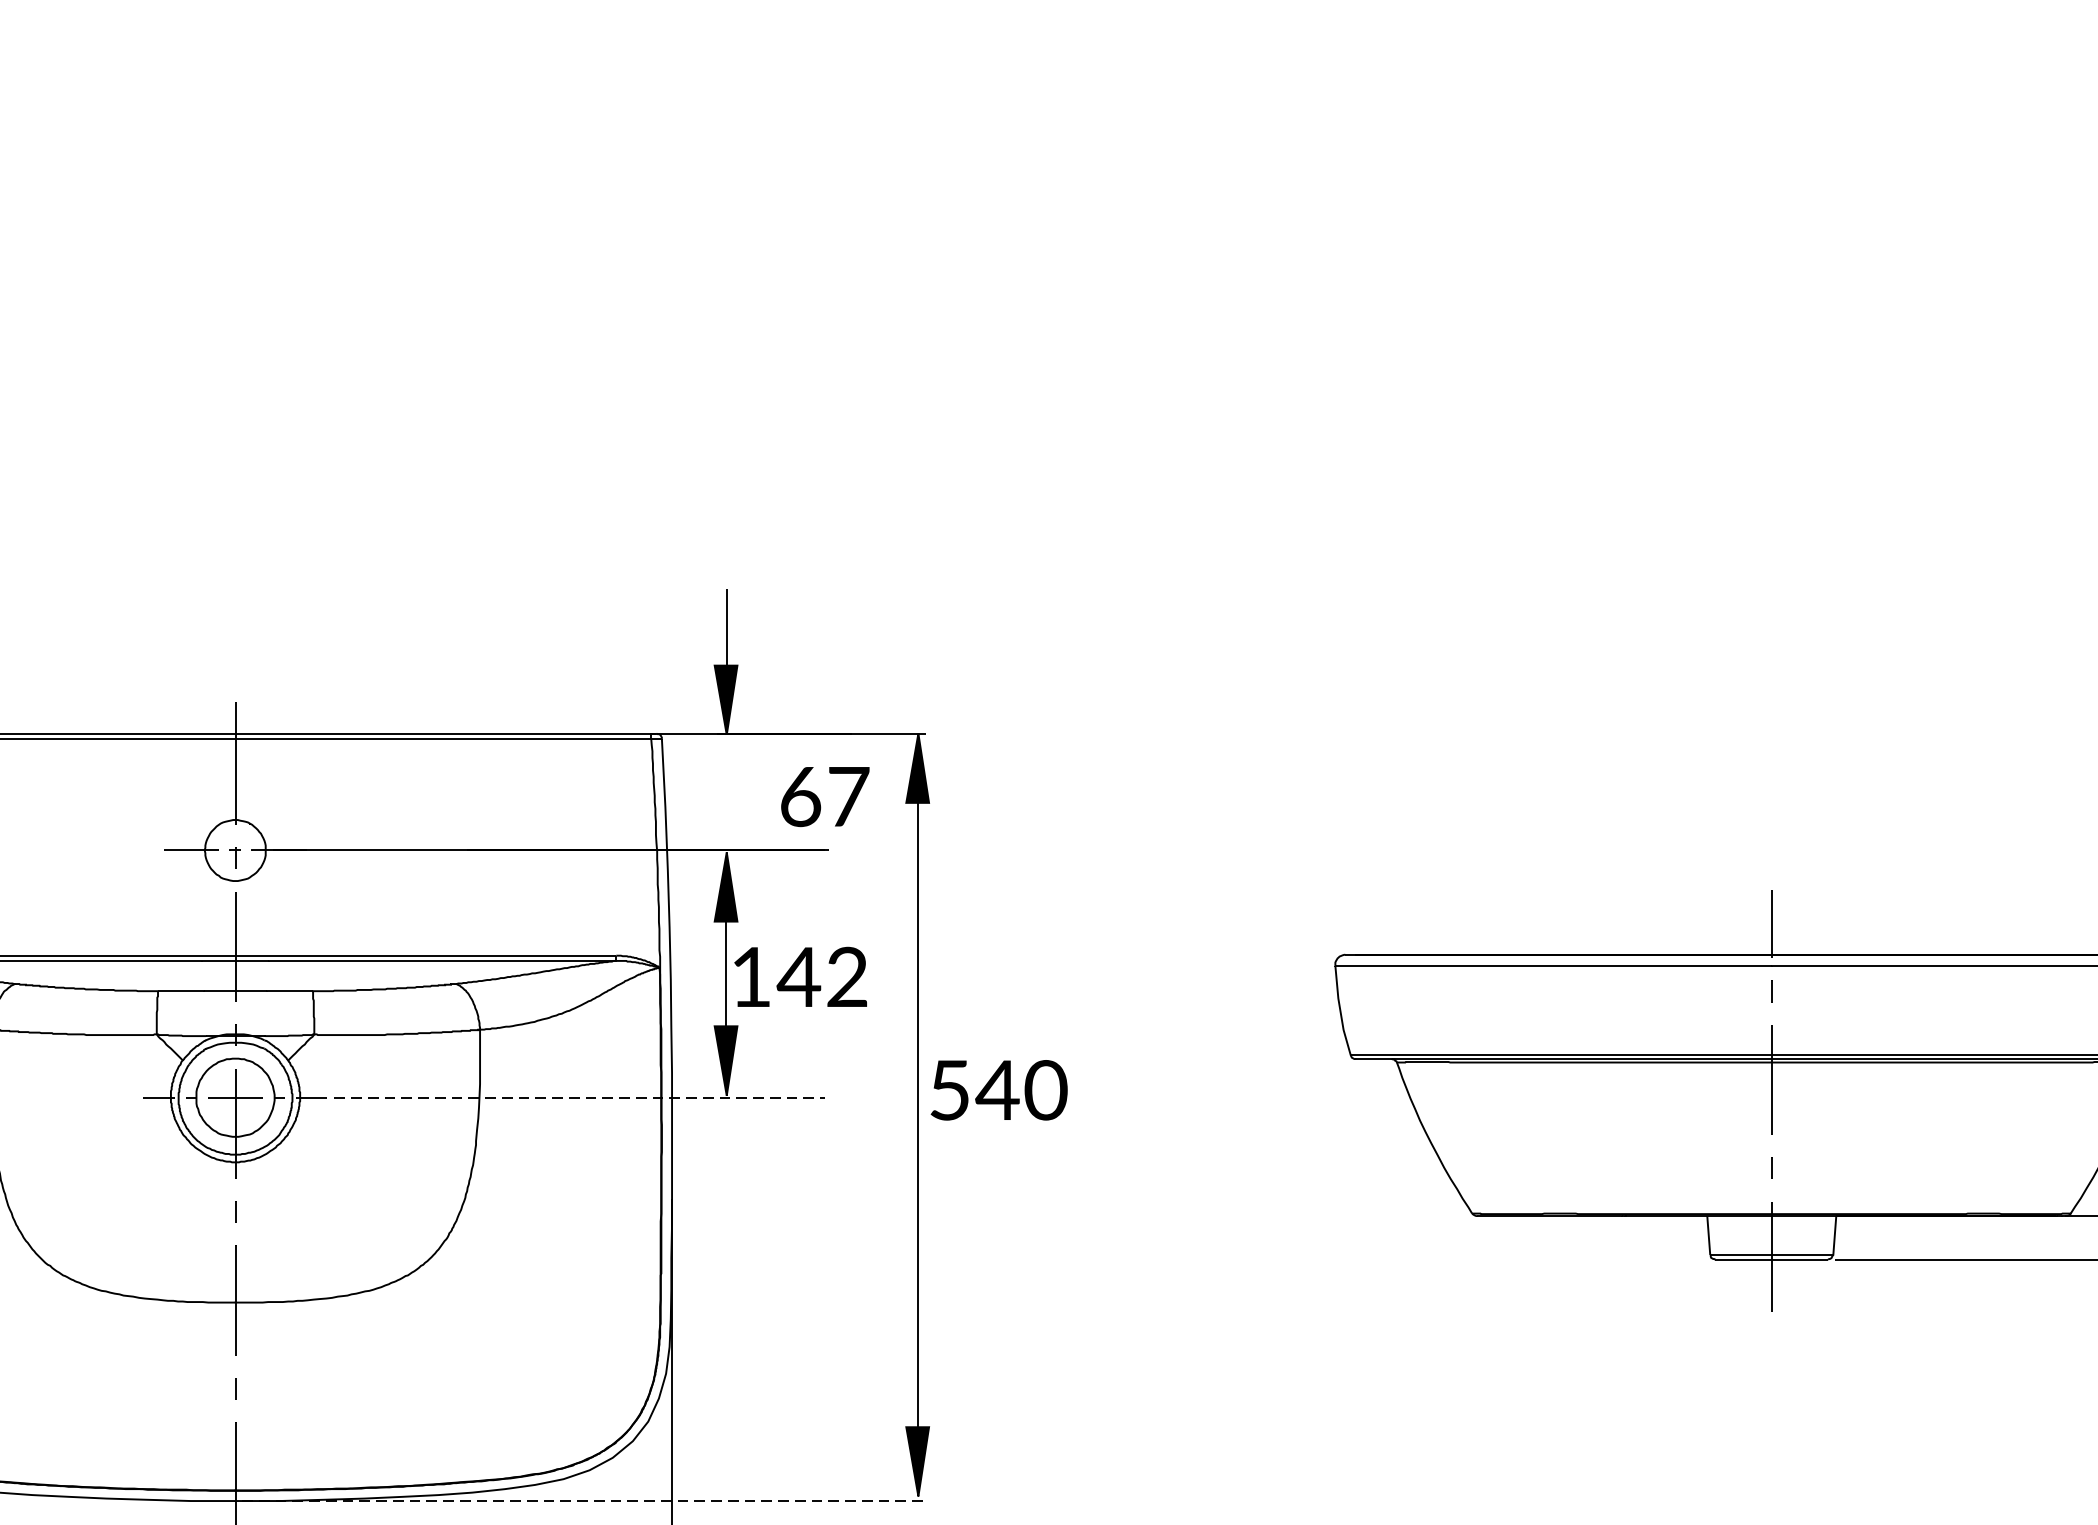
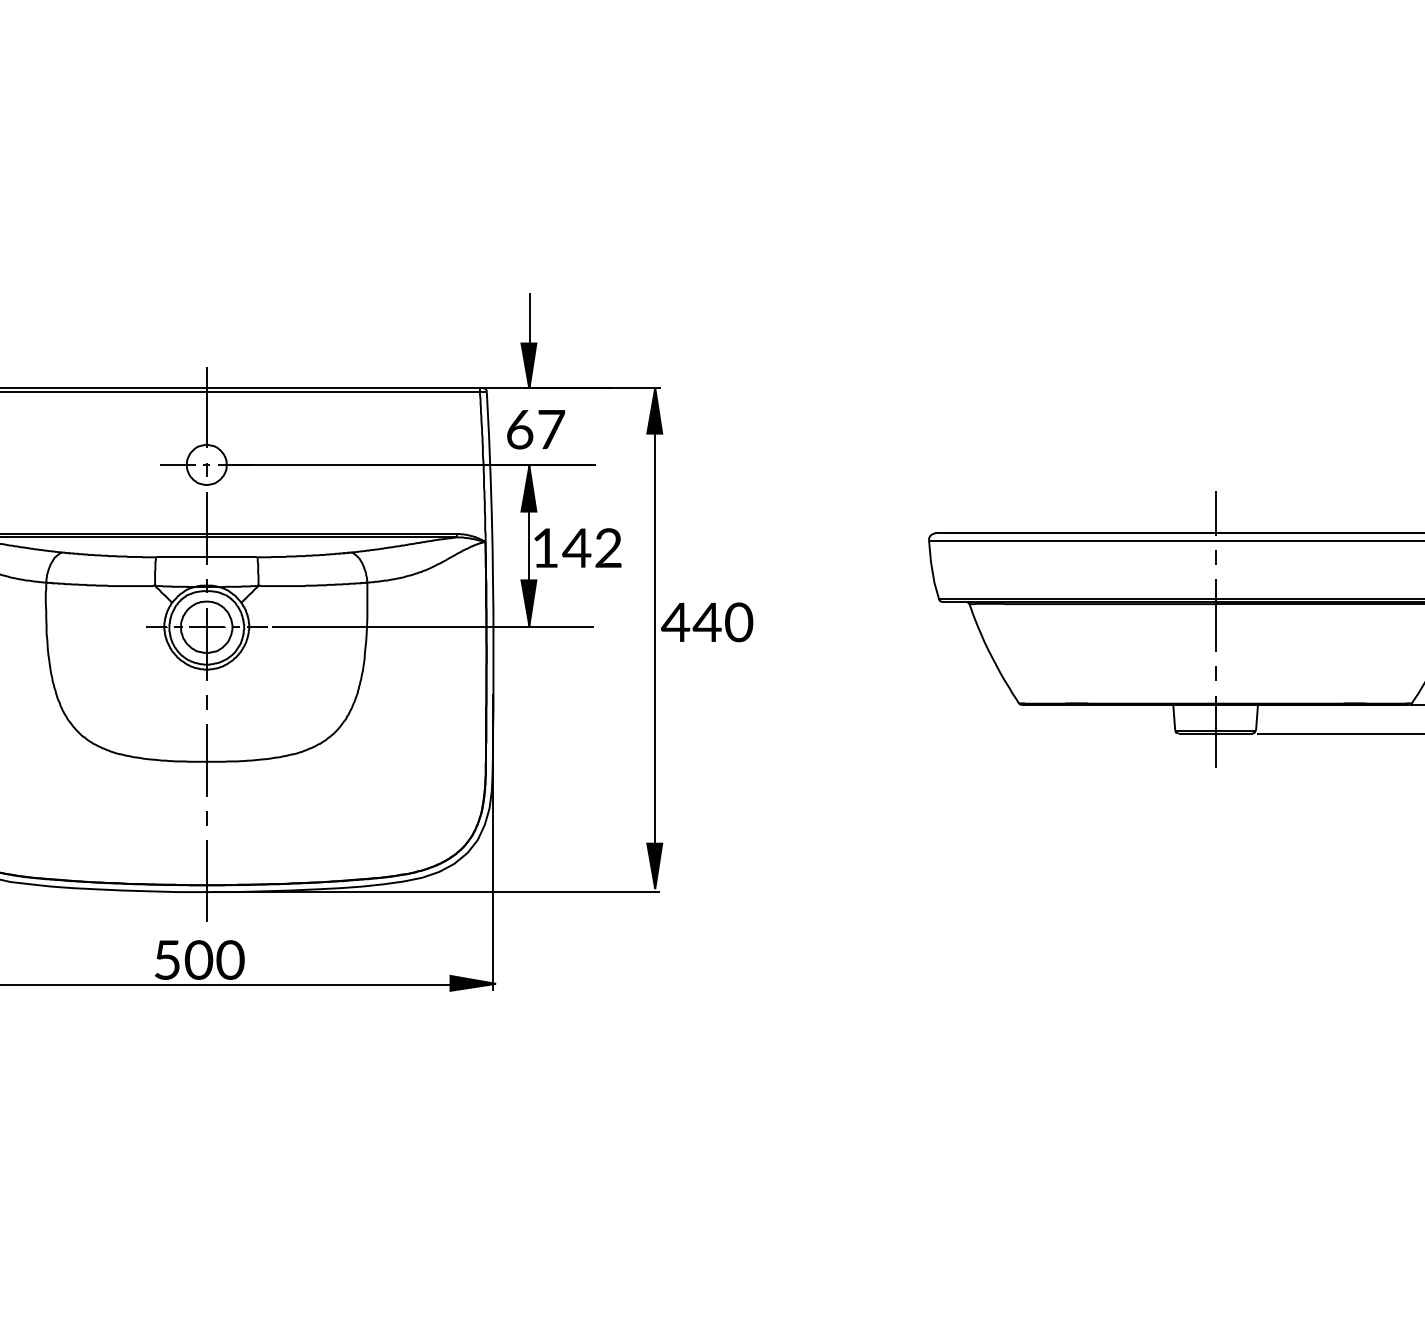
text: (825, 796) -> (536, 429), moved
text: (949, 1090) -> (675, 622), 540 -> 440
line: (579, 1098) -> (432, 627), dashed -> solid
line: (585, 1501) -> (436, 892), dashed -> solid

